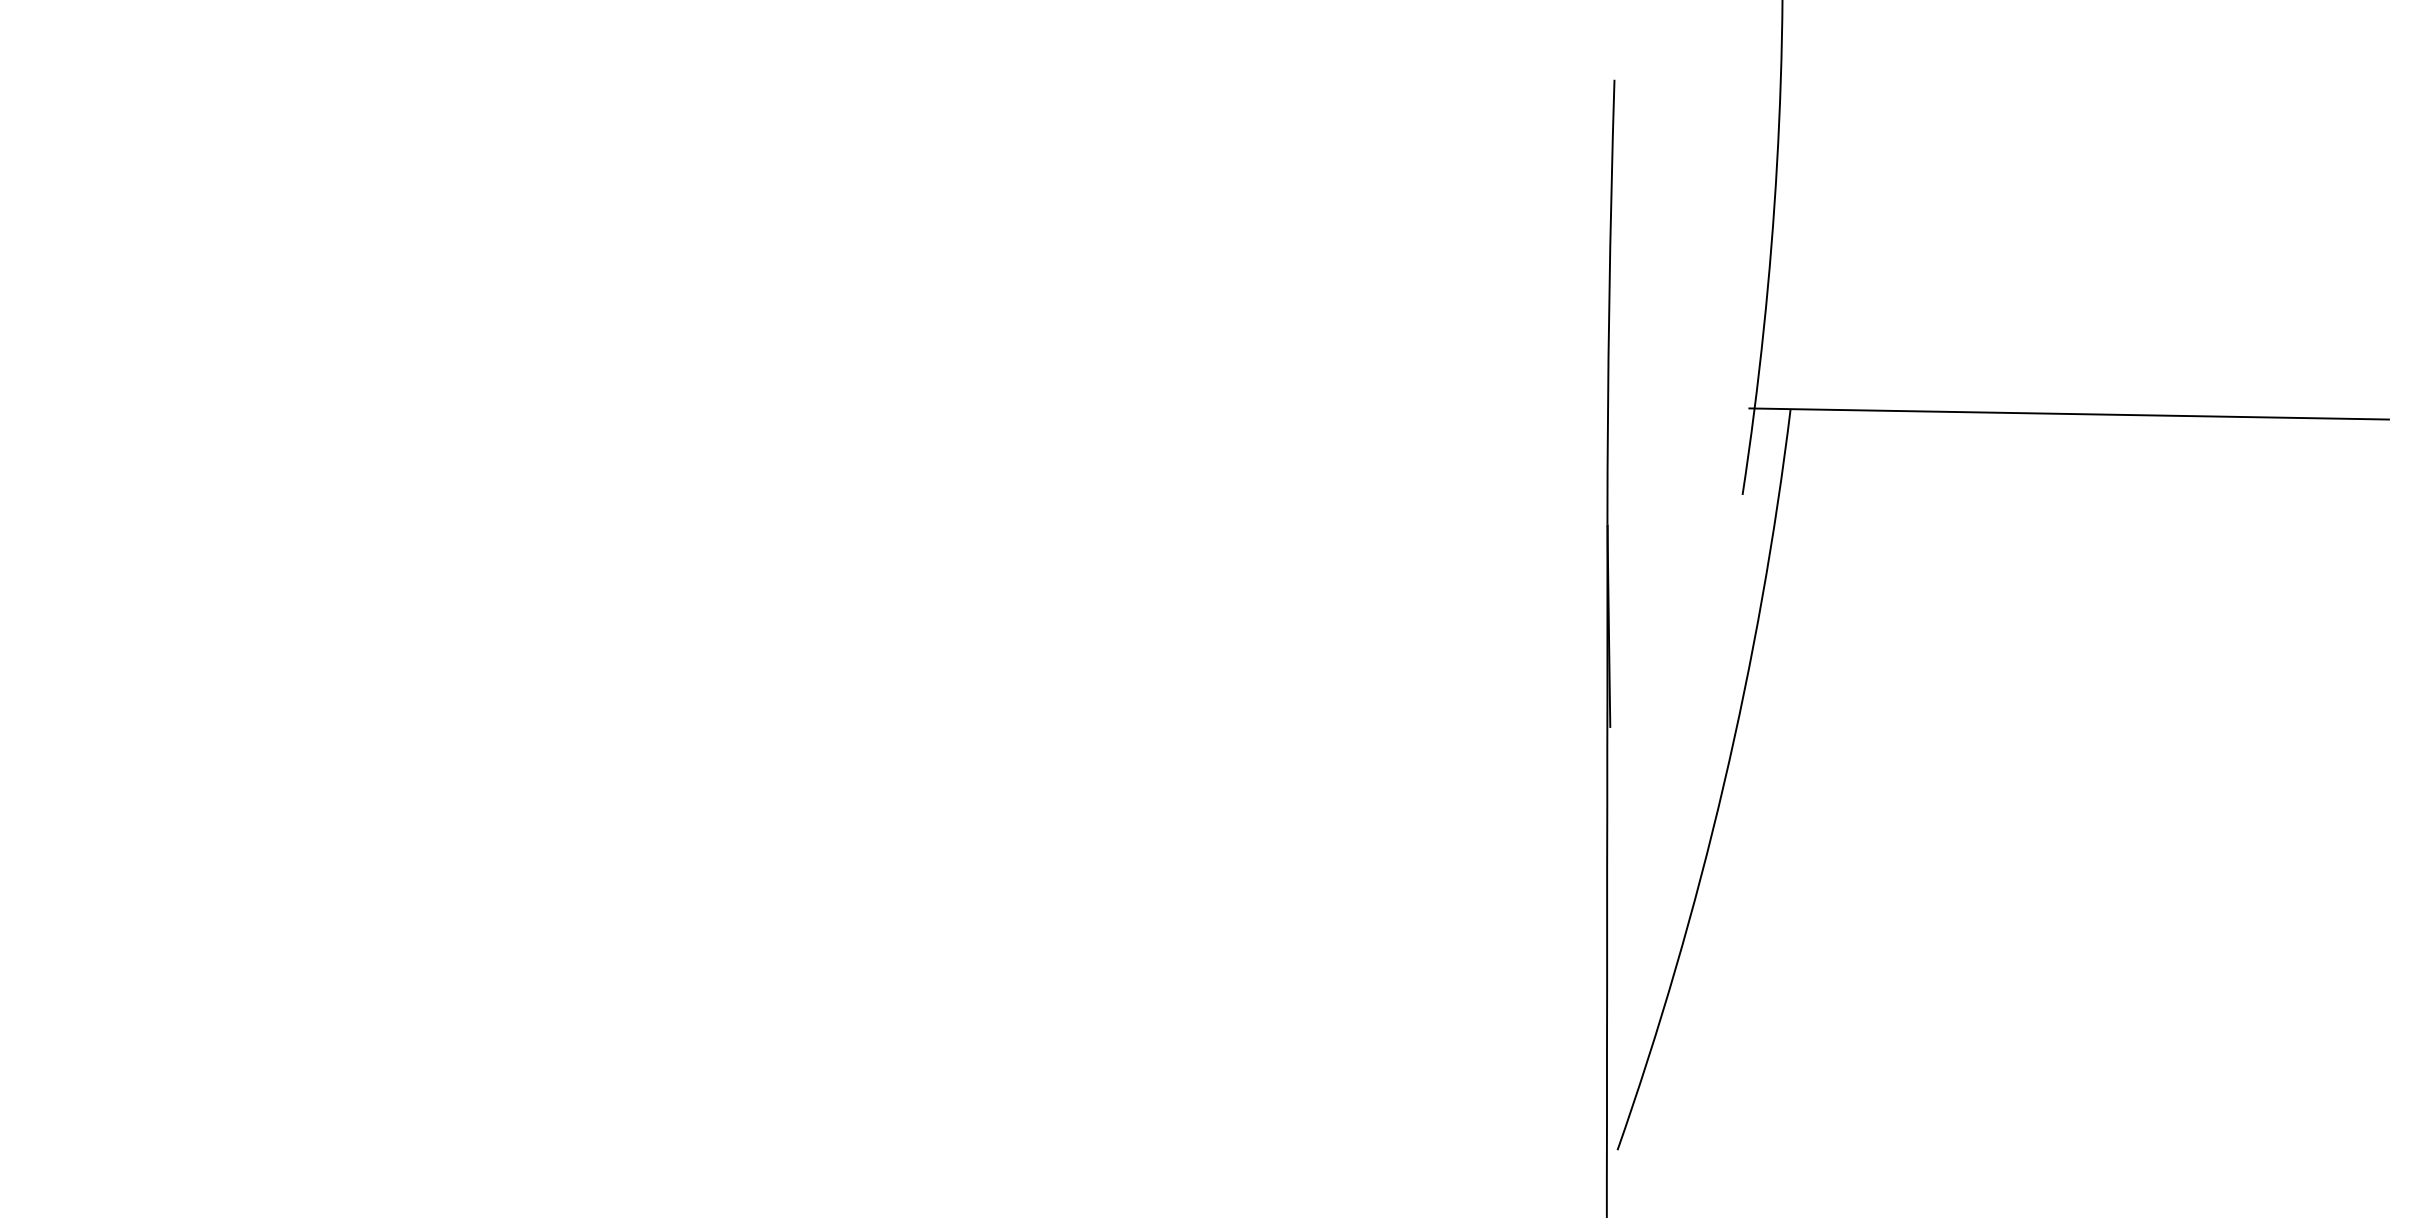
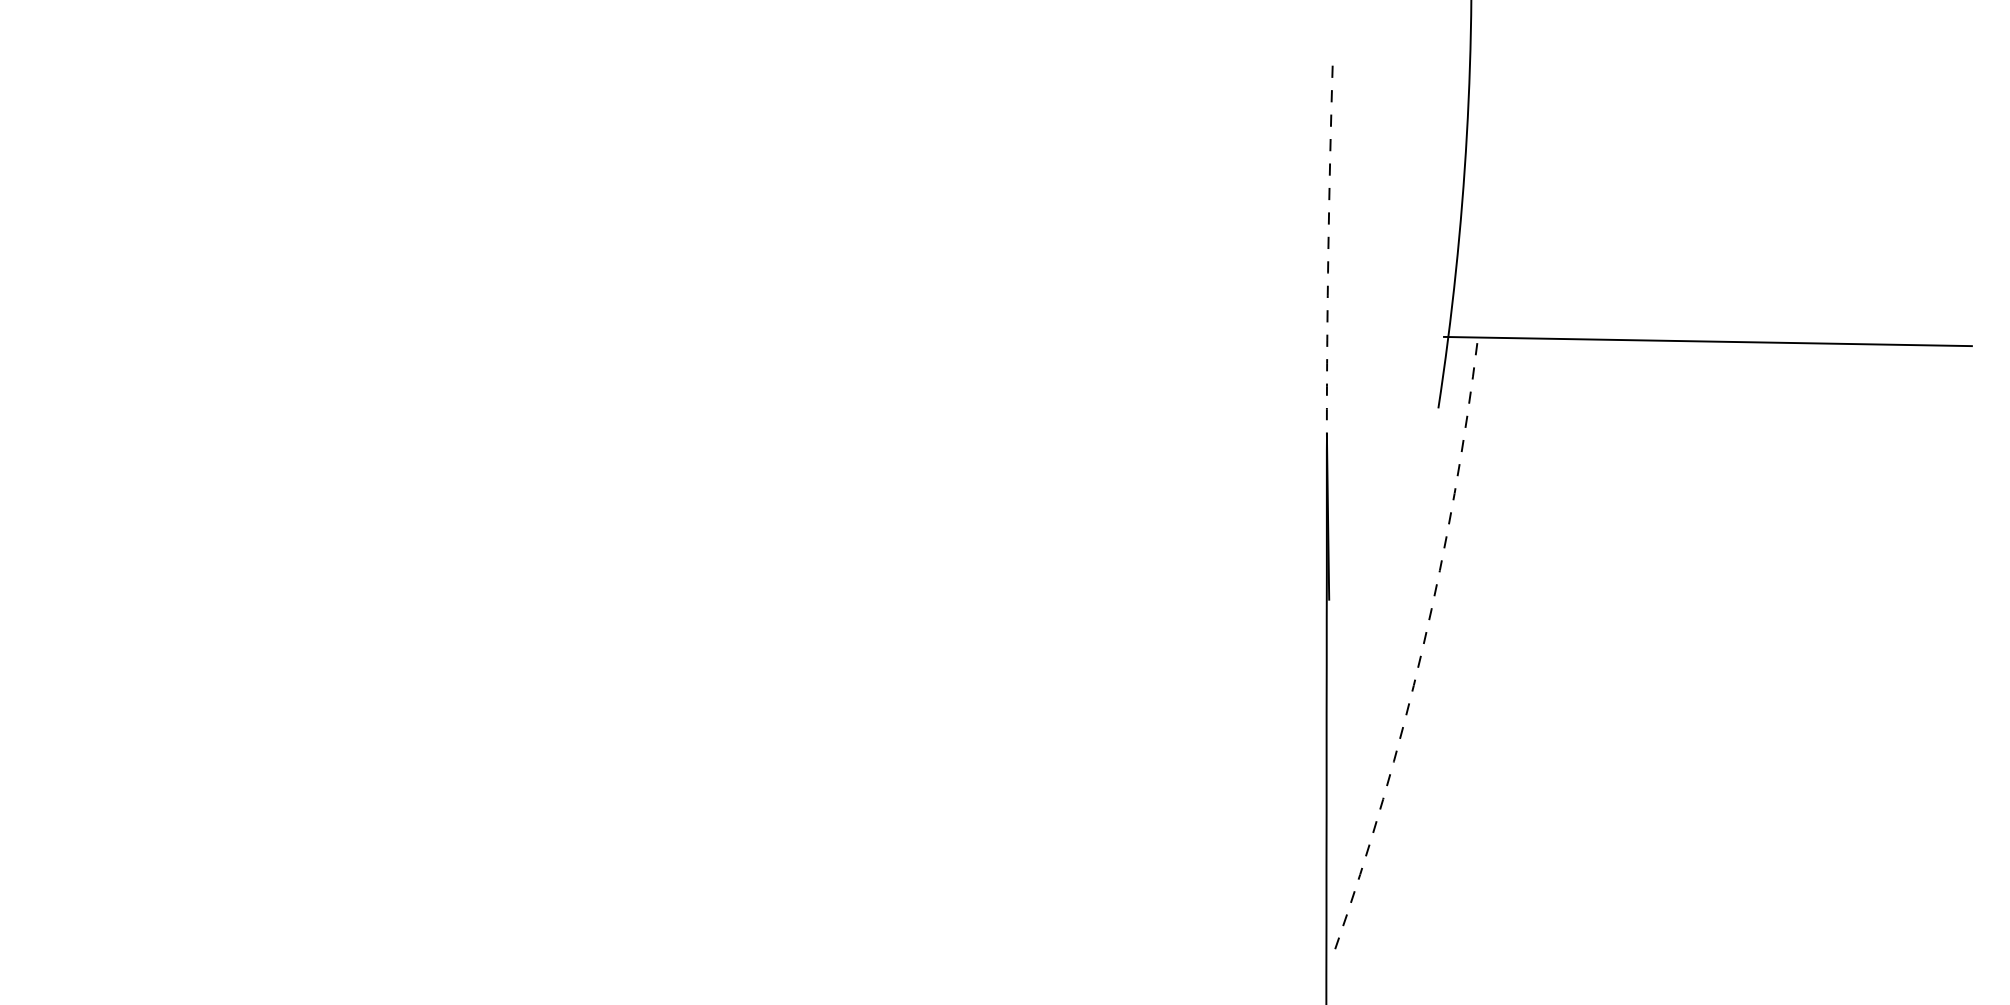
arc: (1609, 302) -> (1328, 249), solid -> dashed
arc: (1723, 784) -> (1422, 647), solid -> dashed

